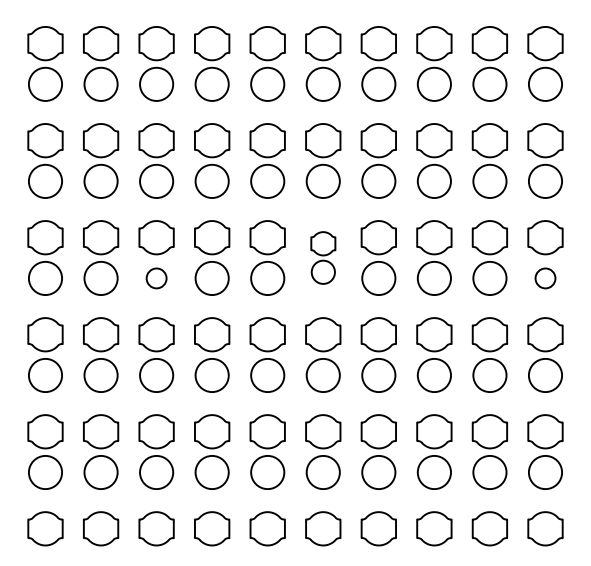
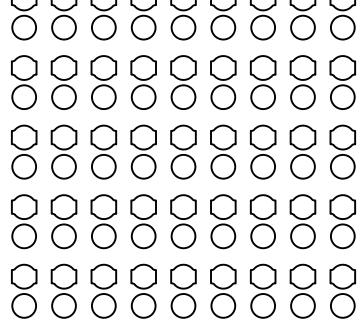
part: (323, 257) -> (183, 151), size x1.43
circle: (156, 278) -> (63, 166), size x1.67
circle: (545, 278) -> (342, 166), size x1.67

